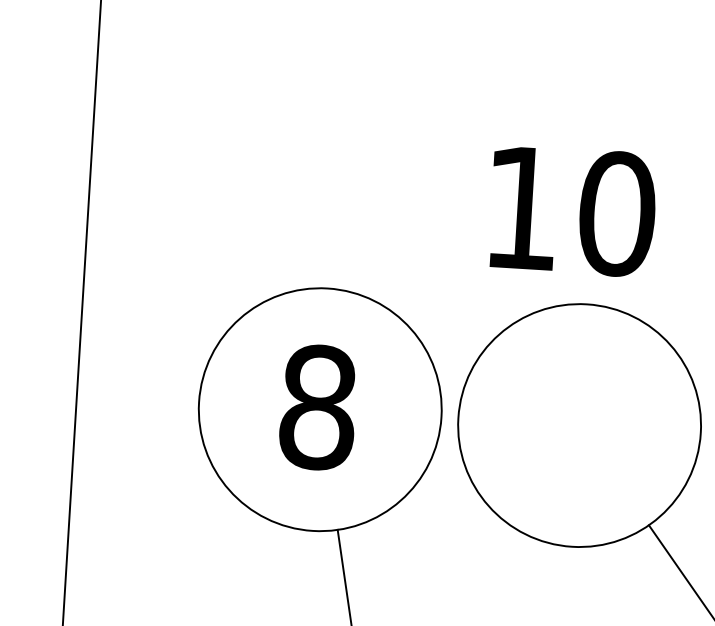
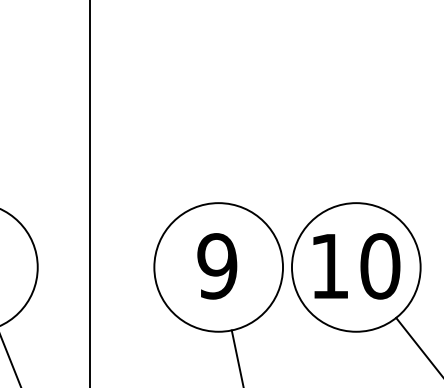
text: (572, 211) -> (356, 266), moved
text: (318, 407) -> (217, 266), 8 -> 9

